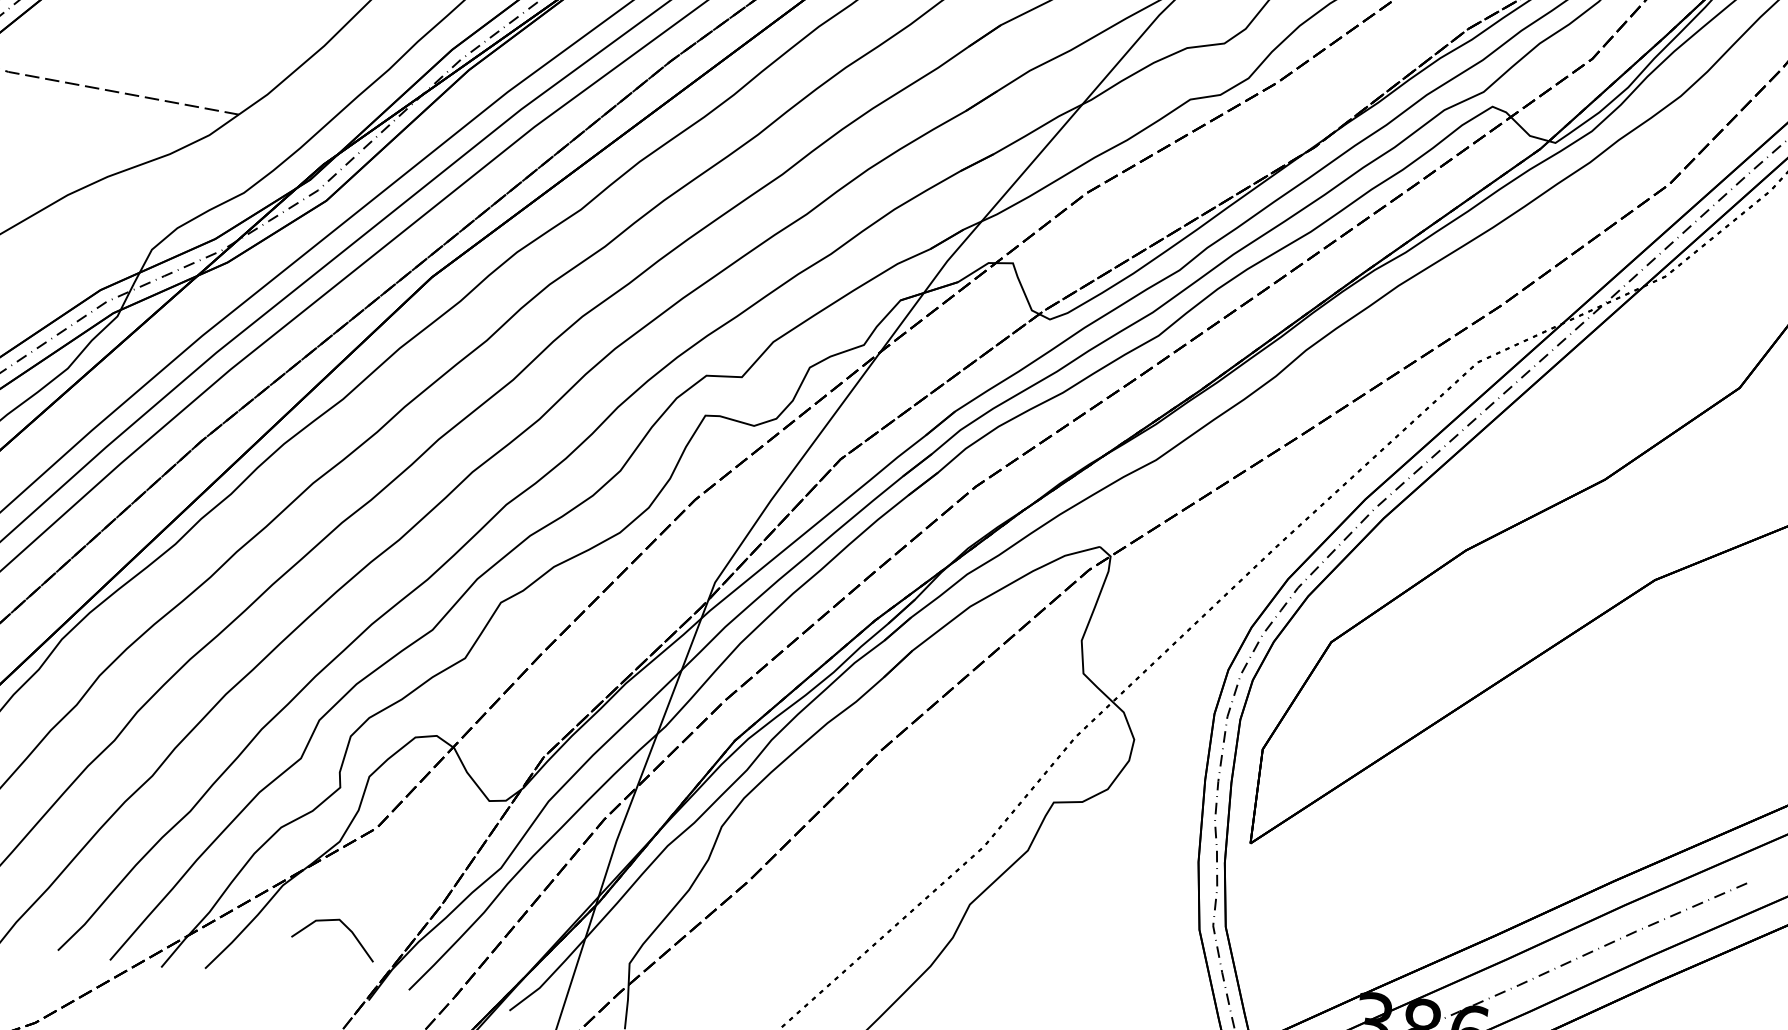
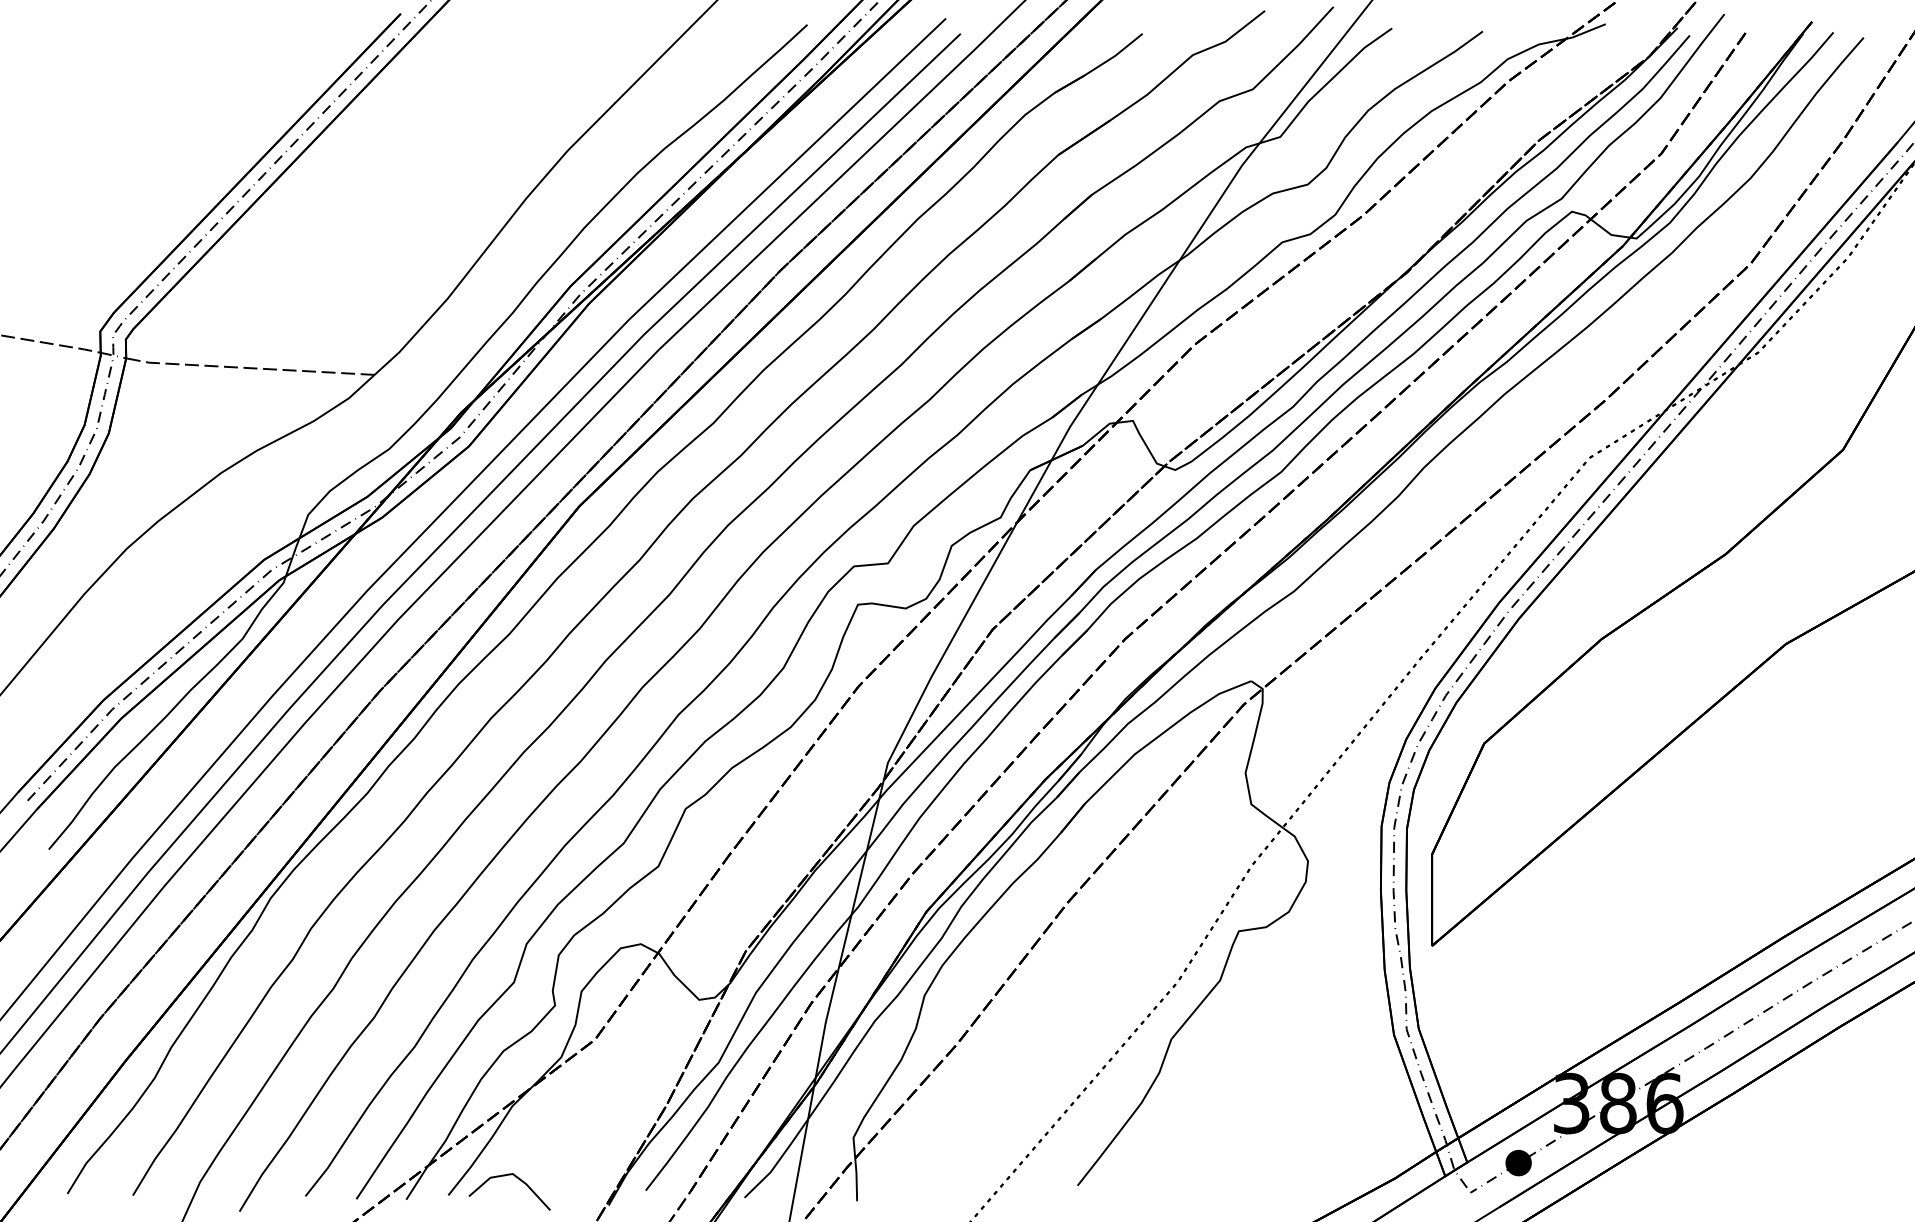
line: (345, 927) -> (519, 1180), moved

